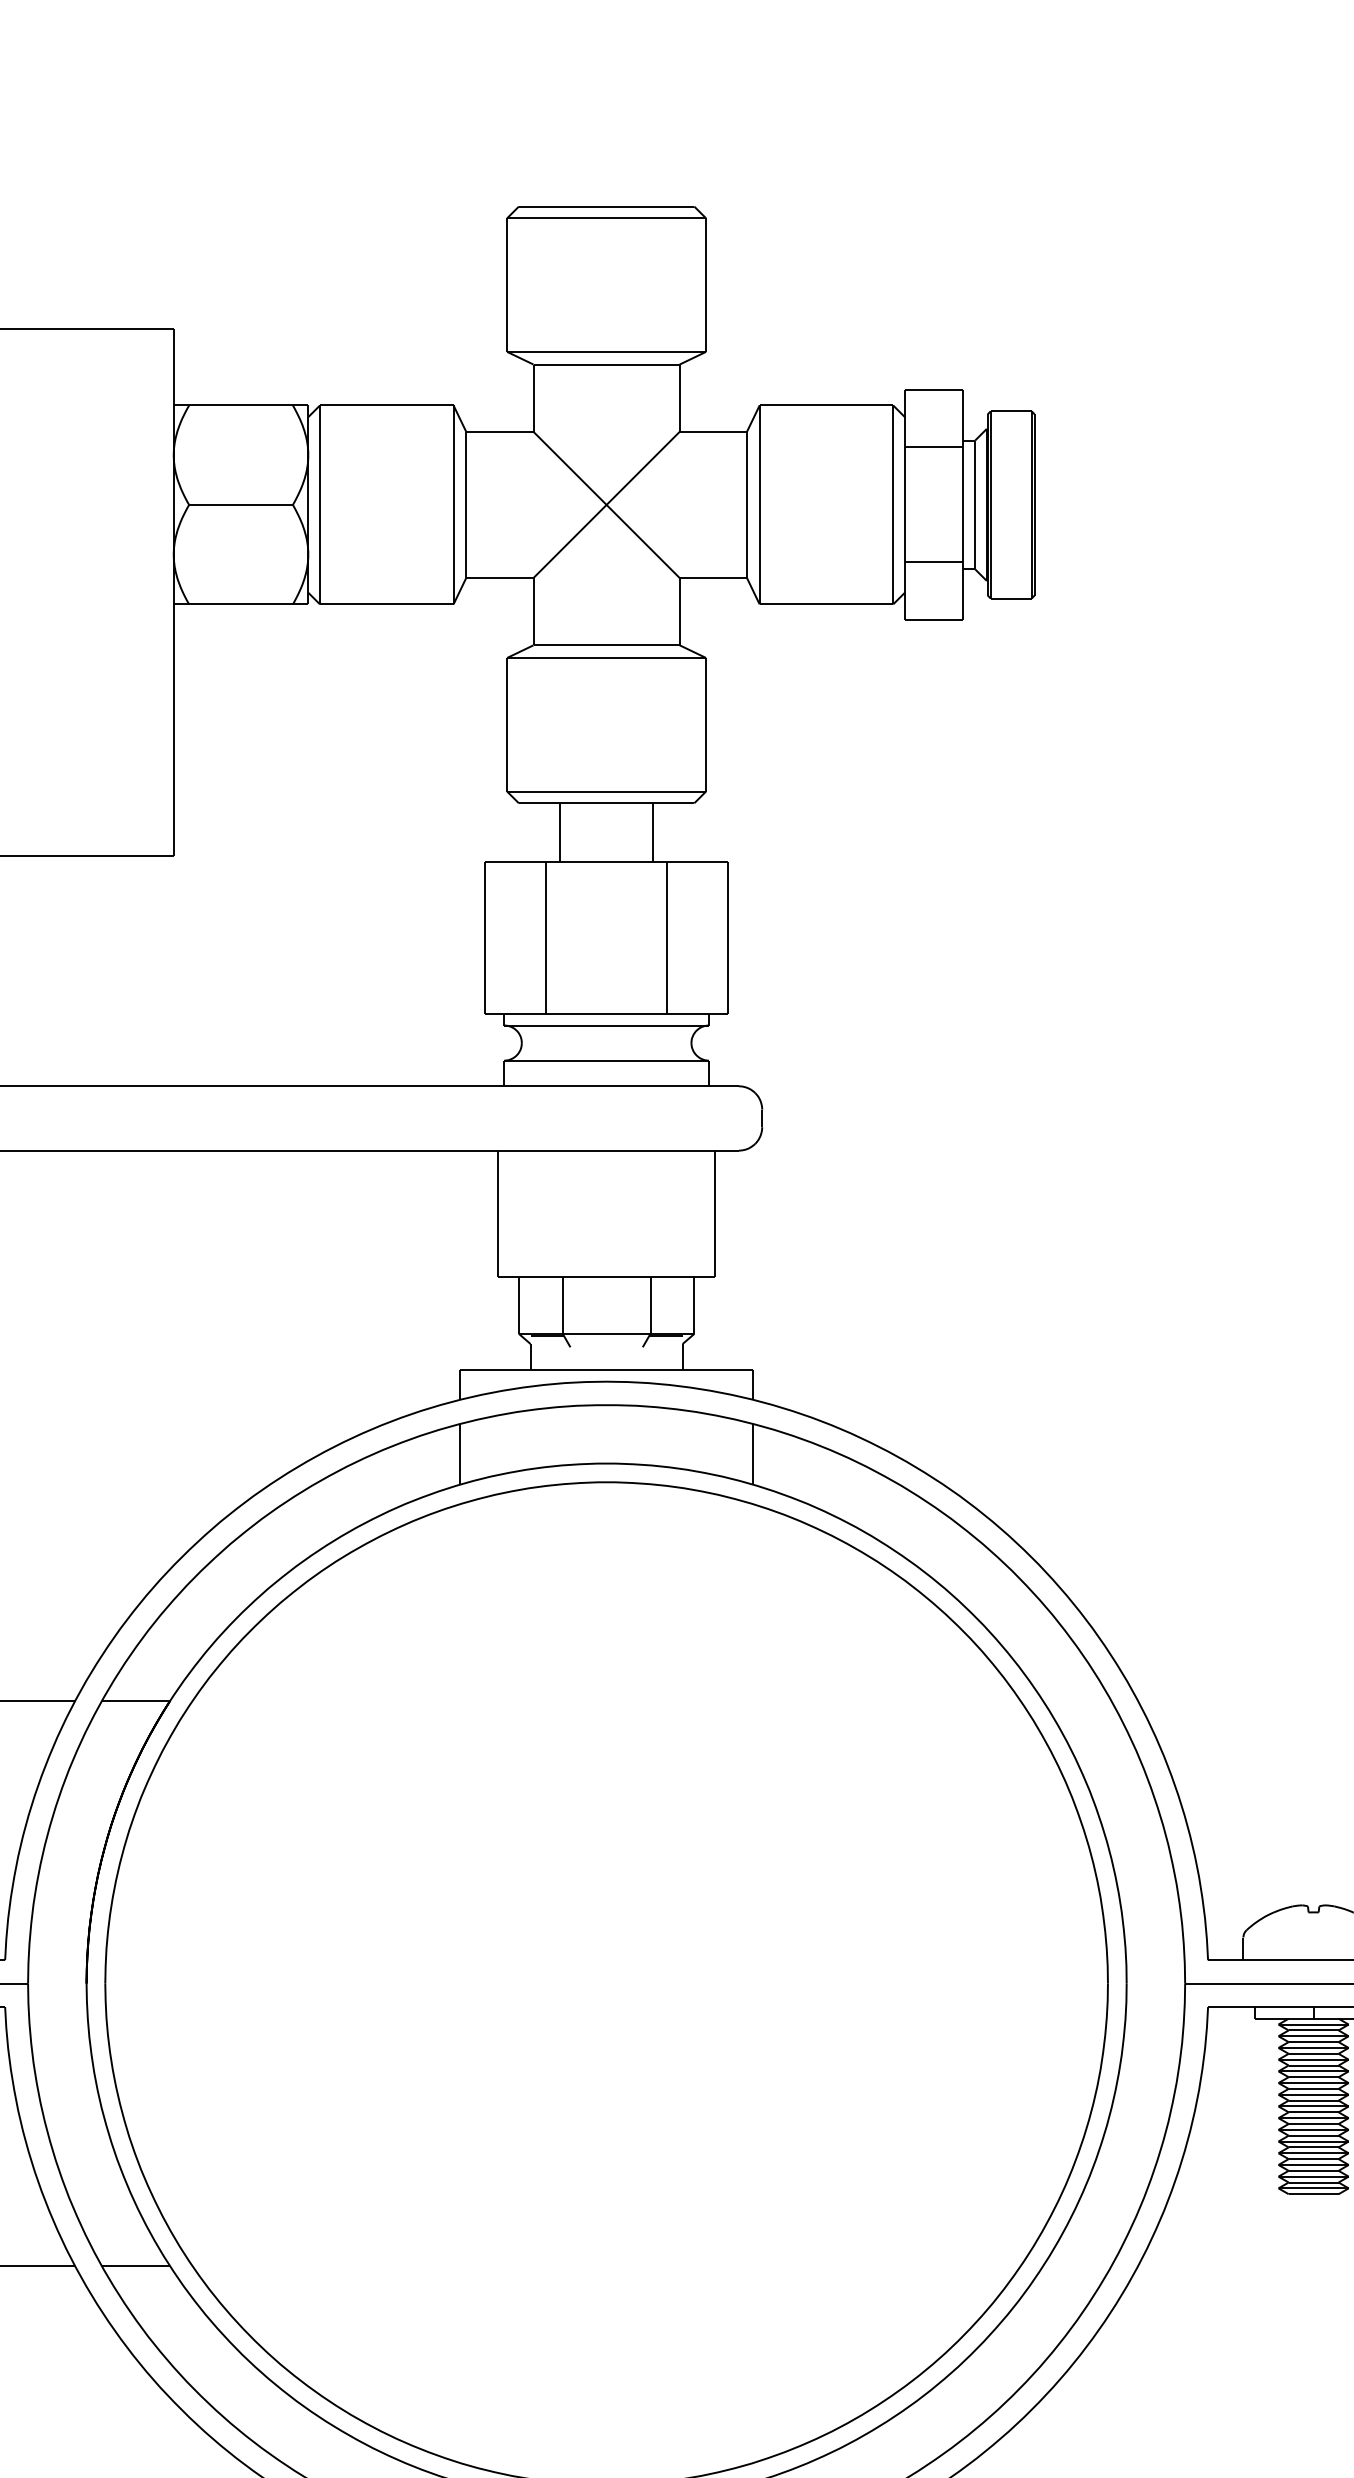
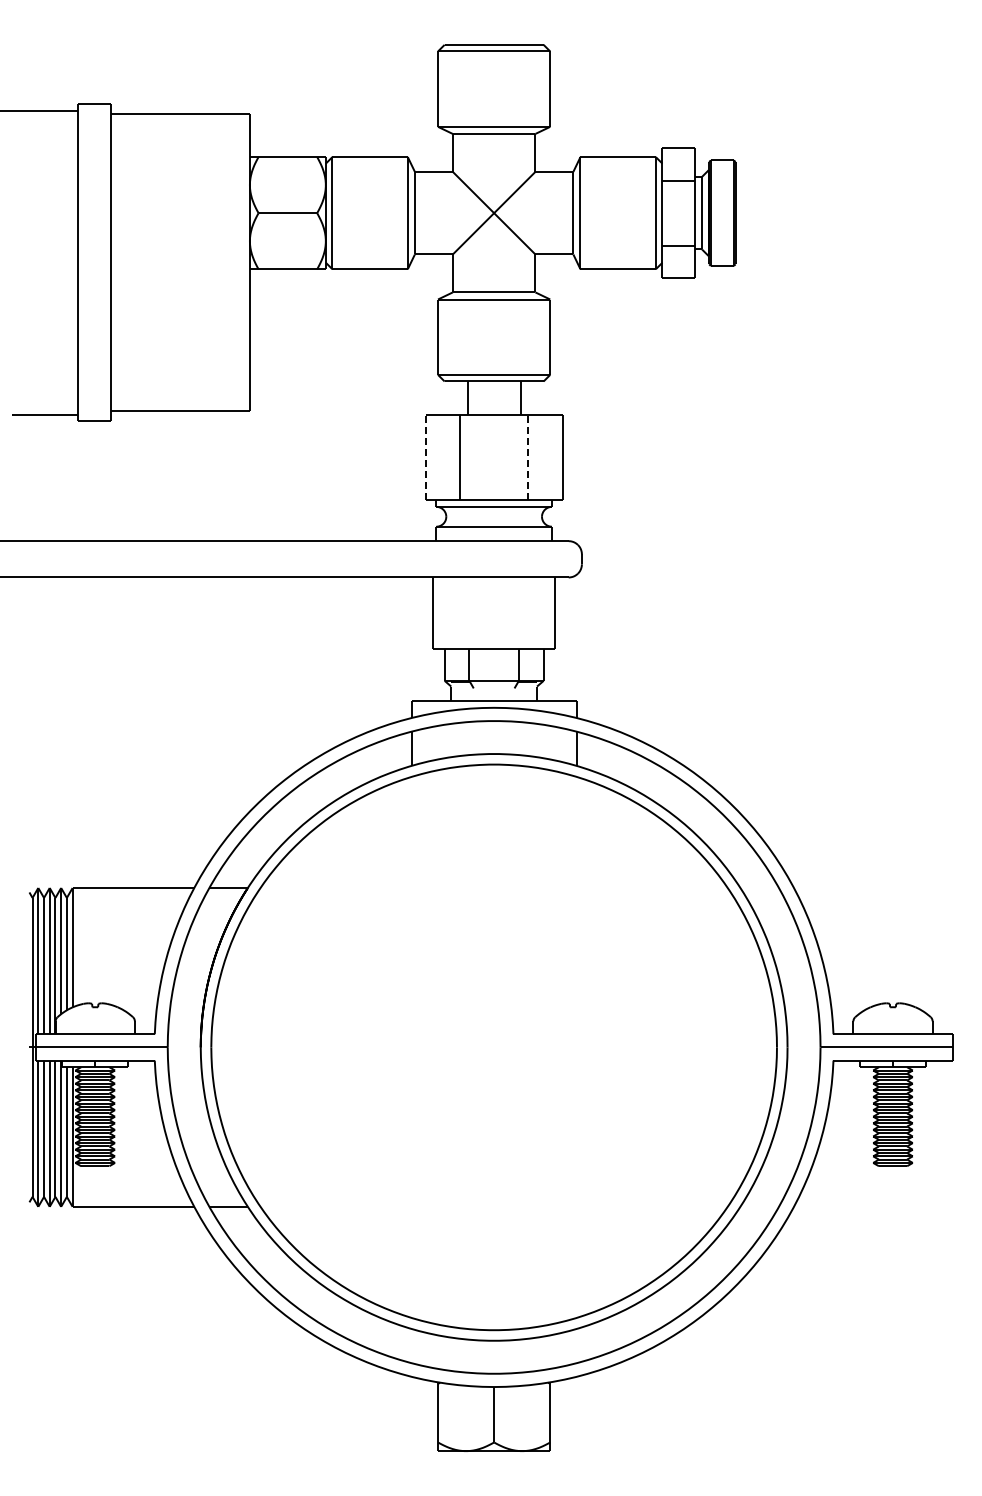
line: (484, 937) -> (425, 457), solid -> dashed
line: (667, 937) -> (528, 457), solid -> dashed

